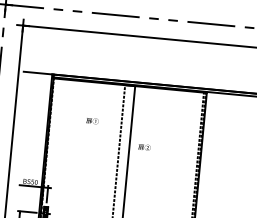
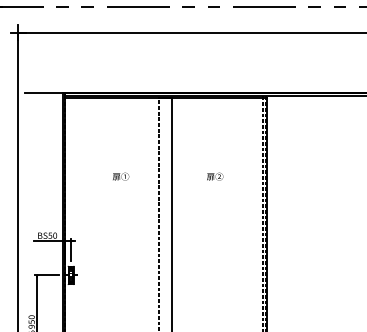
text: (92, 120) -> (121, 176), moved
text: (144, 147) -> (215, 176), moved

